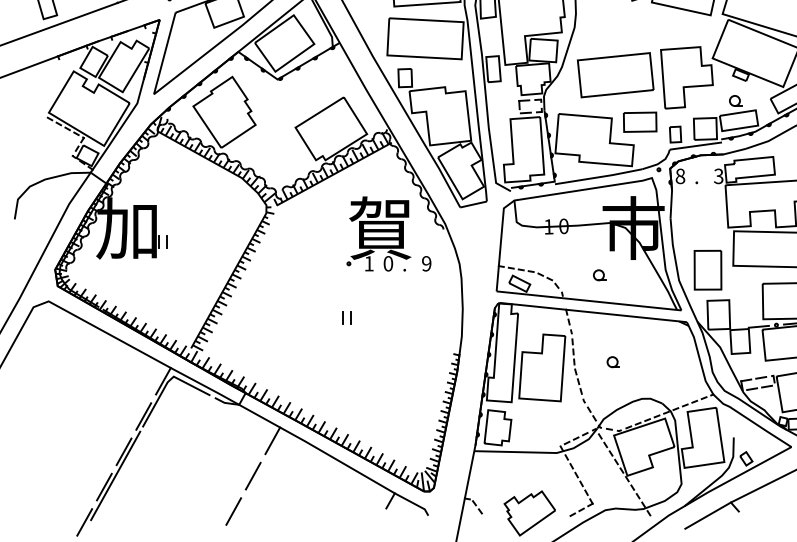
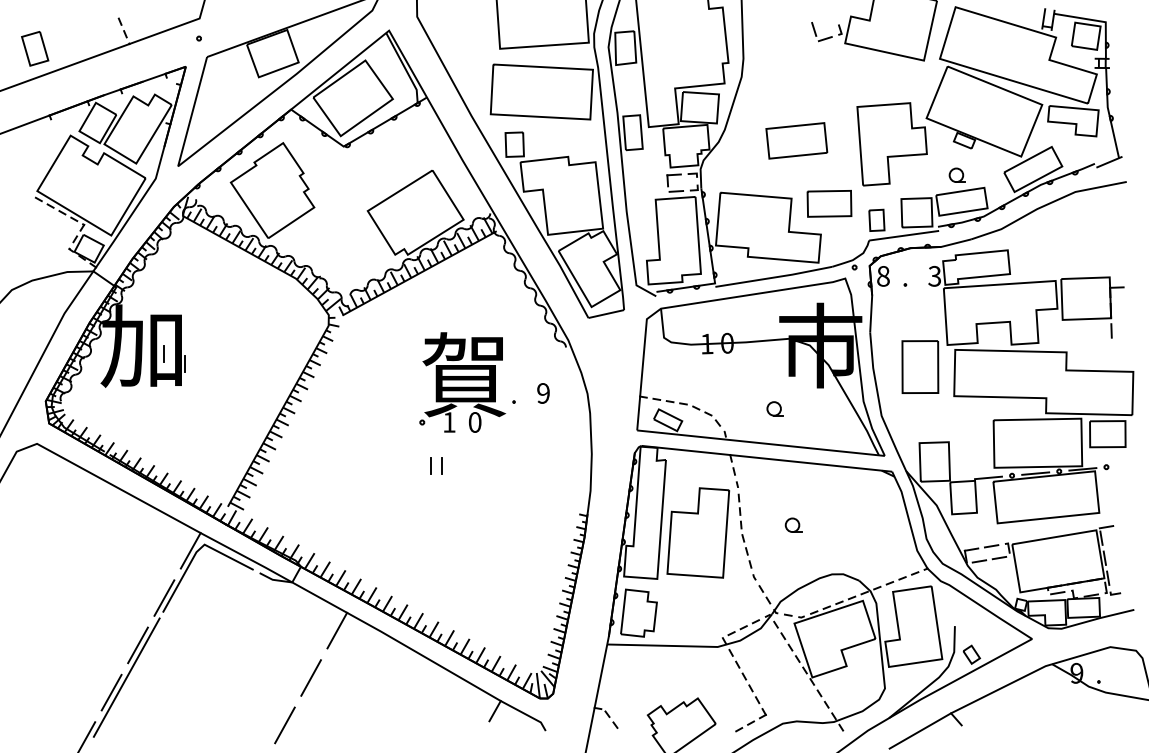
part: (615, 74) -> (796, 140), size x0.6
part: (378, 233) -> (462, 382), moved
line: (166, 241) -> (163, 353), moved
part: (708, 269) -> (920, 366), moved

